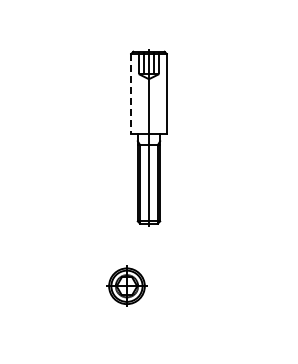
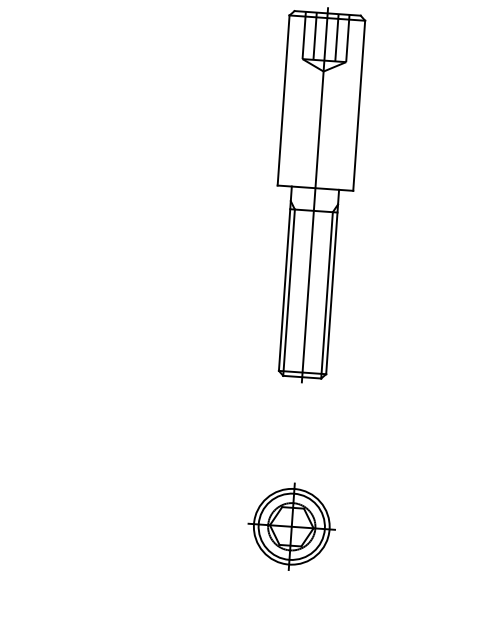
line: (131, 94) -> (284, 101), dashed -> solid
part: (126, 285) -> (290, 525), moved

